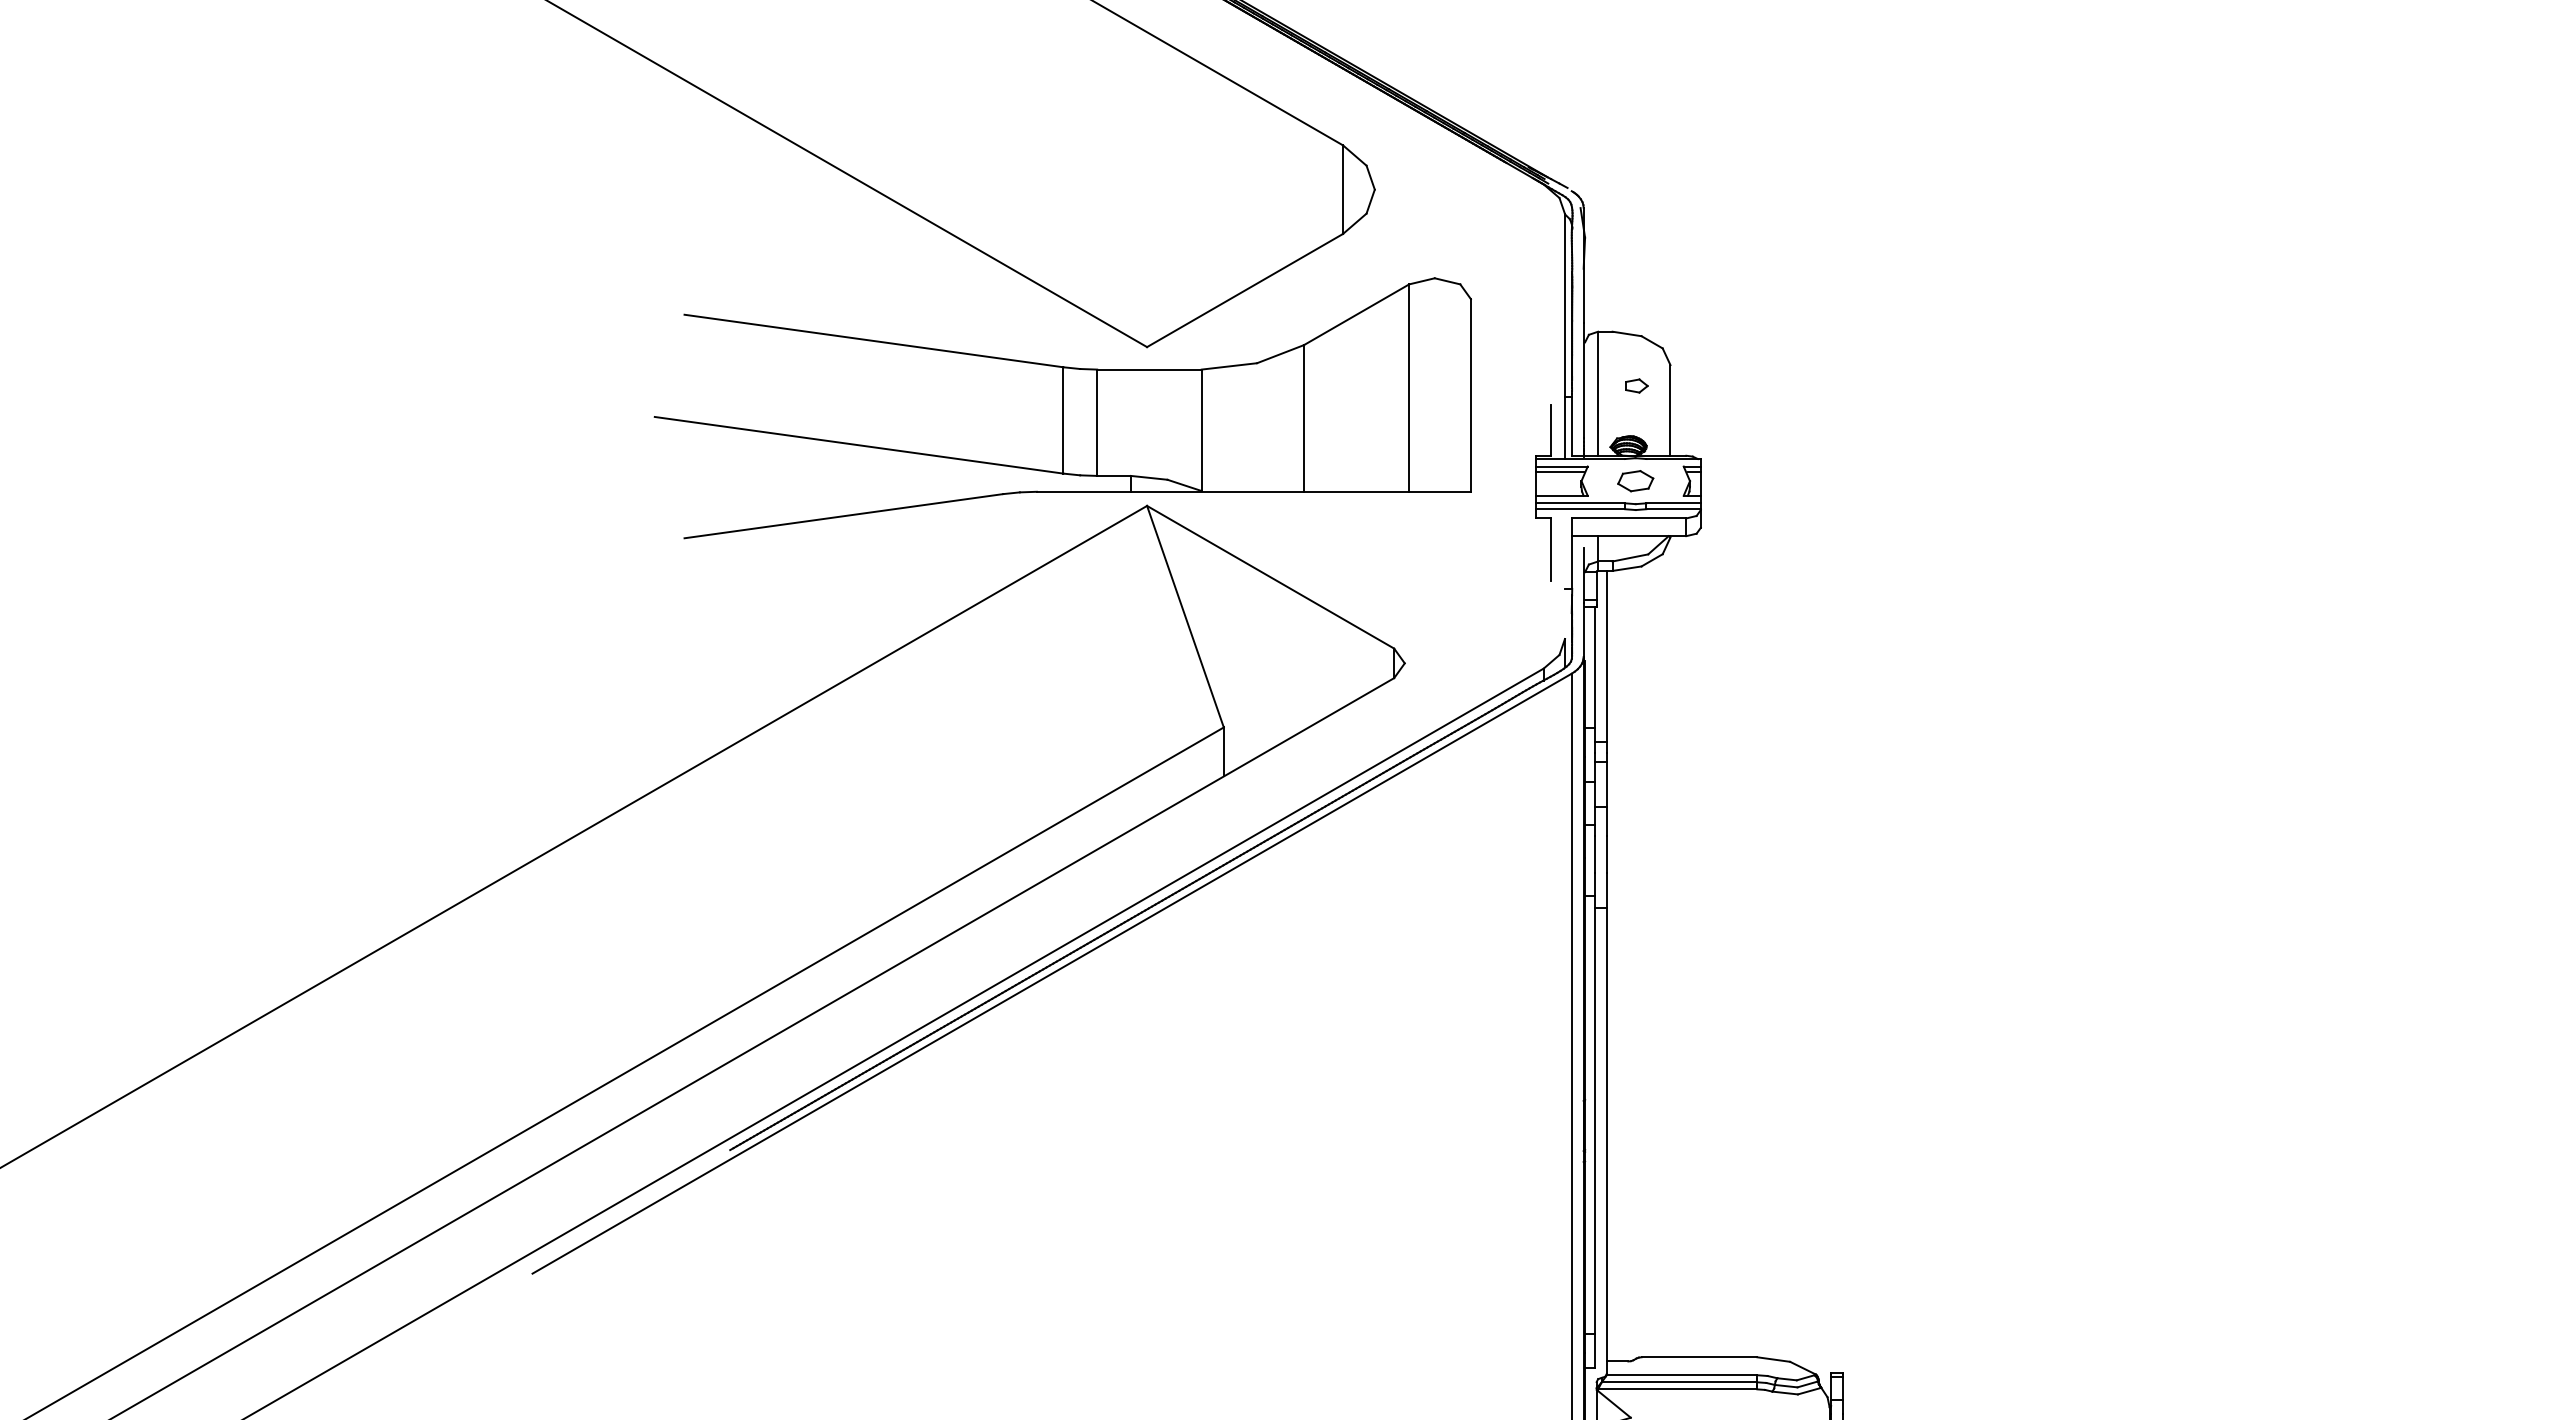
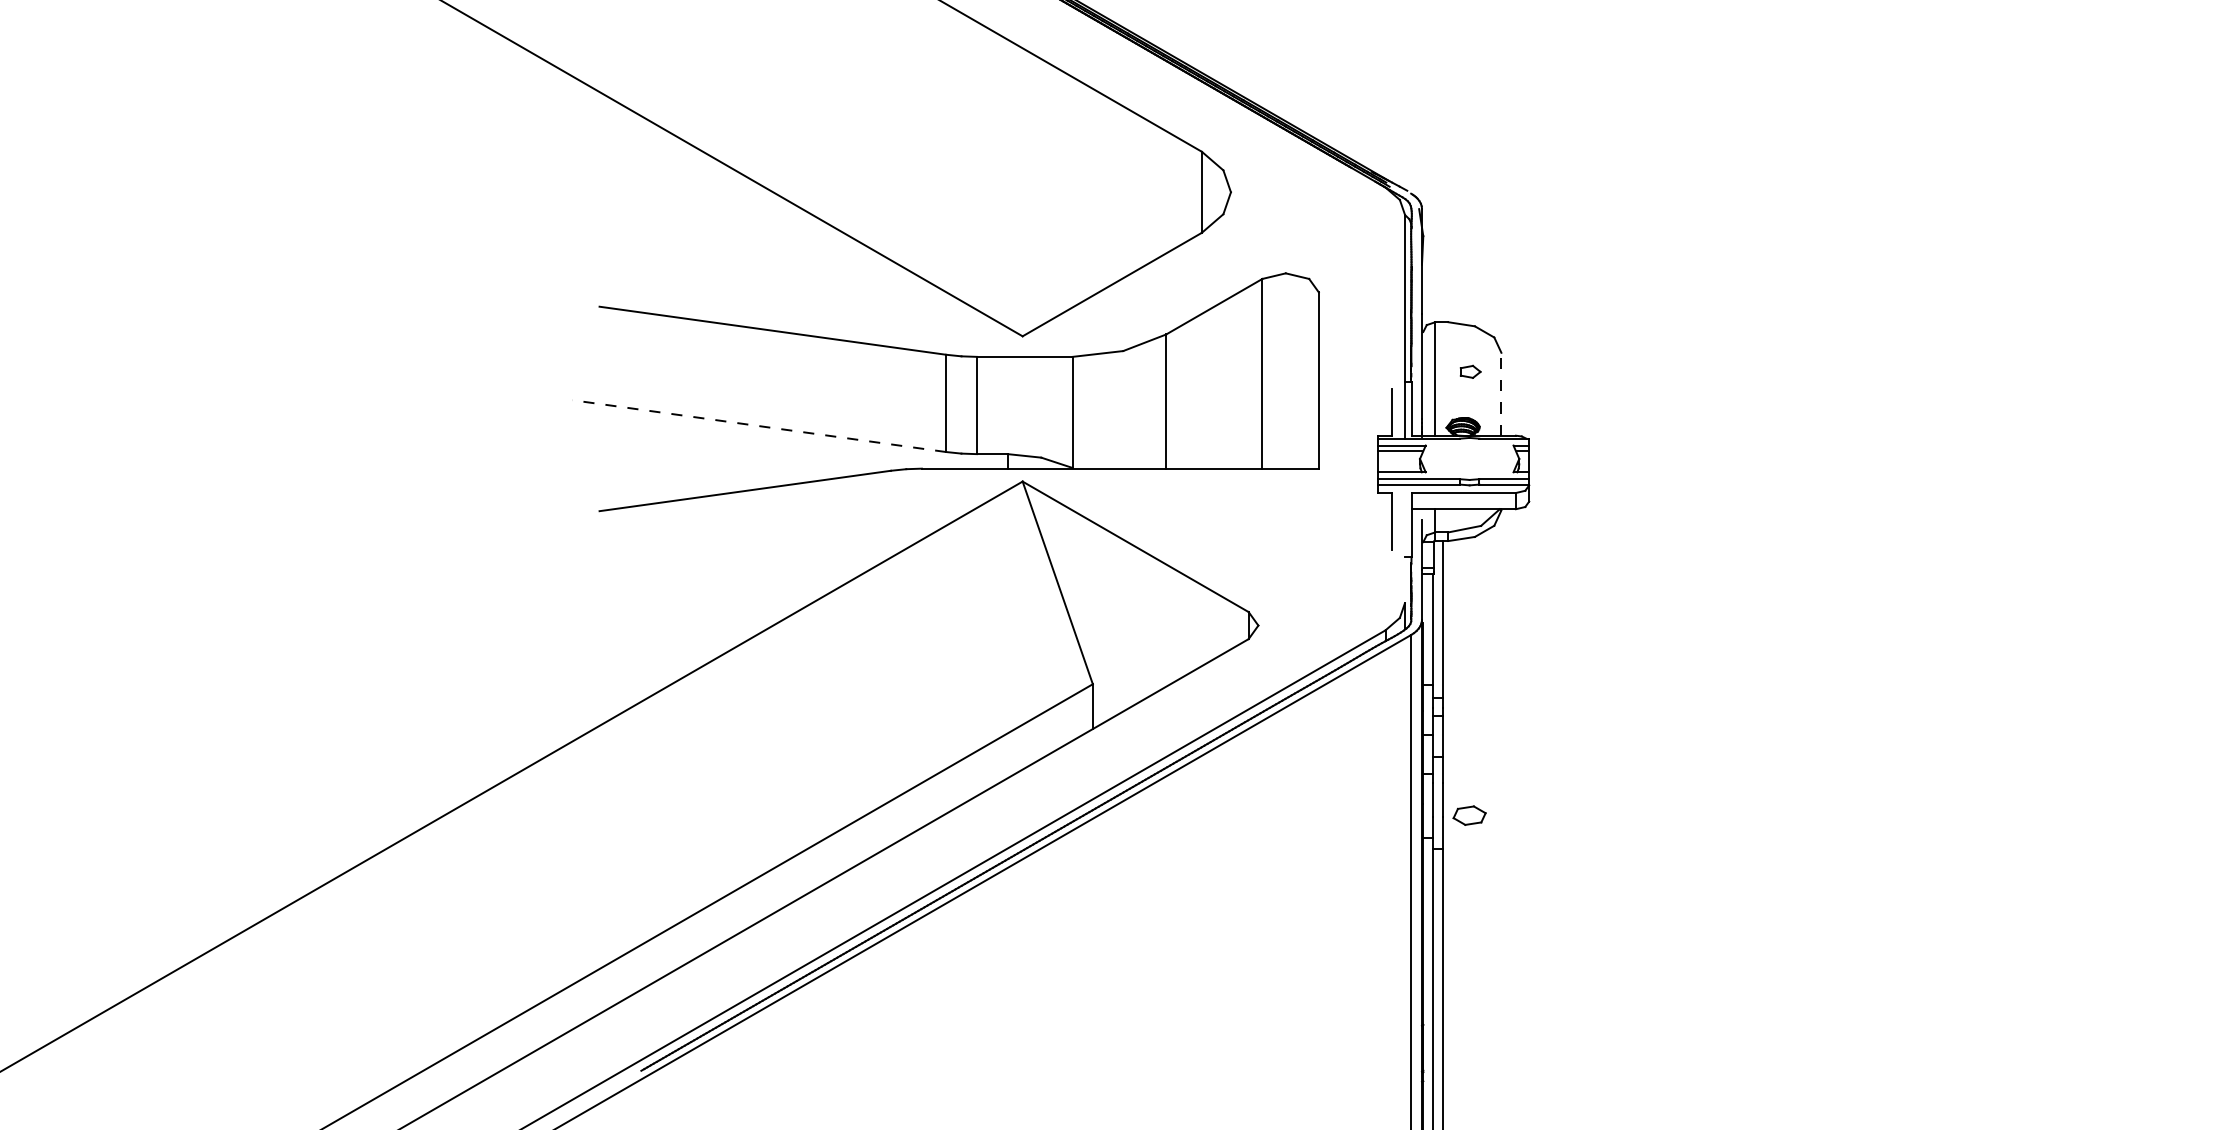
line: (1670, 409) -> (1501, 393), solid -> dashed
line: (858, 445) -> (758, 426), solid -> dashed
part: (1635, 481) -> (1469, 815), moved

